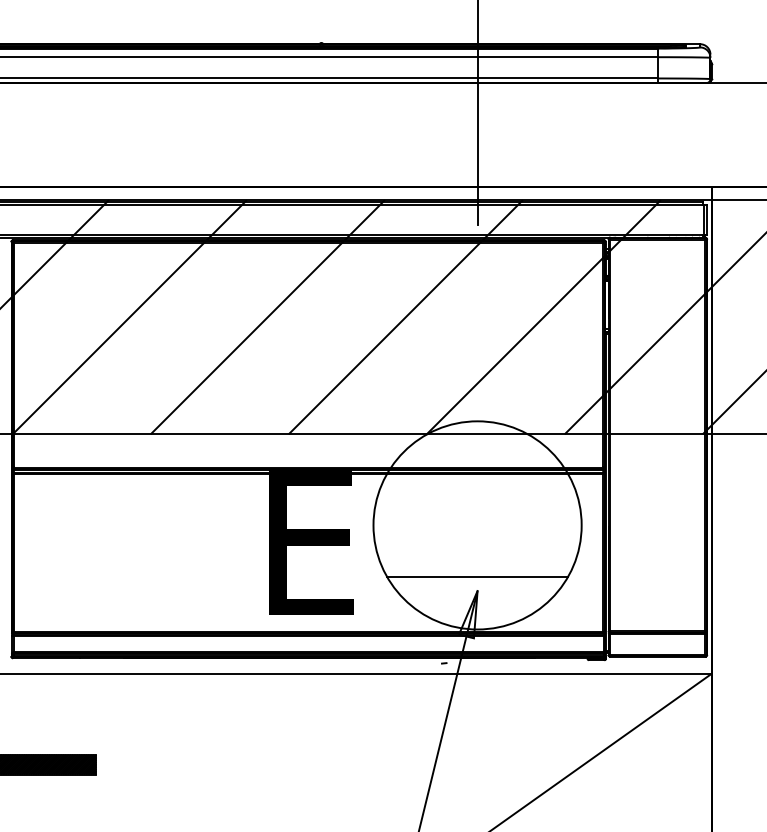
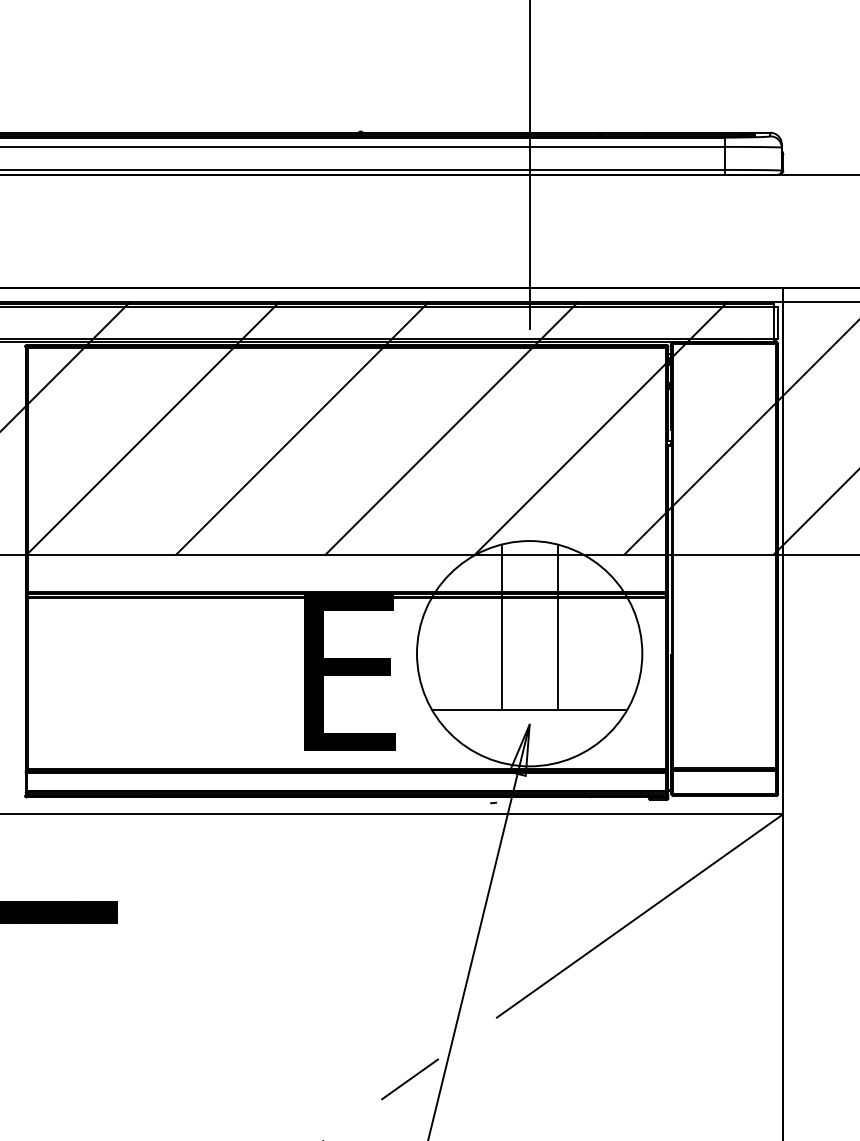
line: (451, 501) -> (501, 627), added
line: (503, 501) -> (557, 627), added

